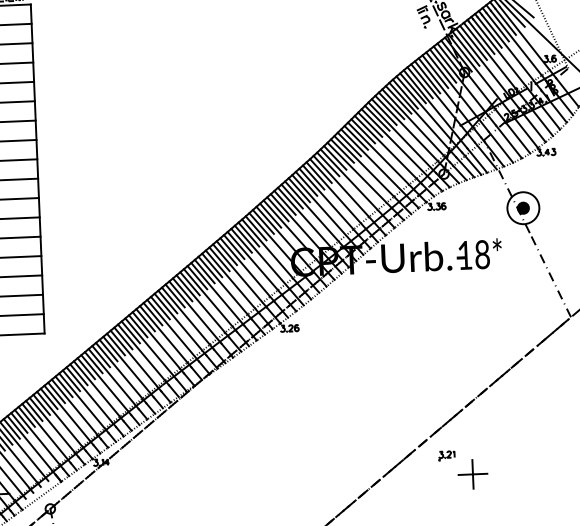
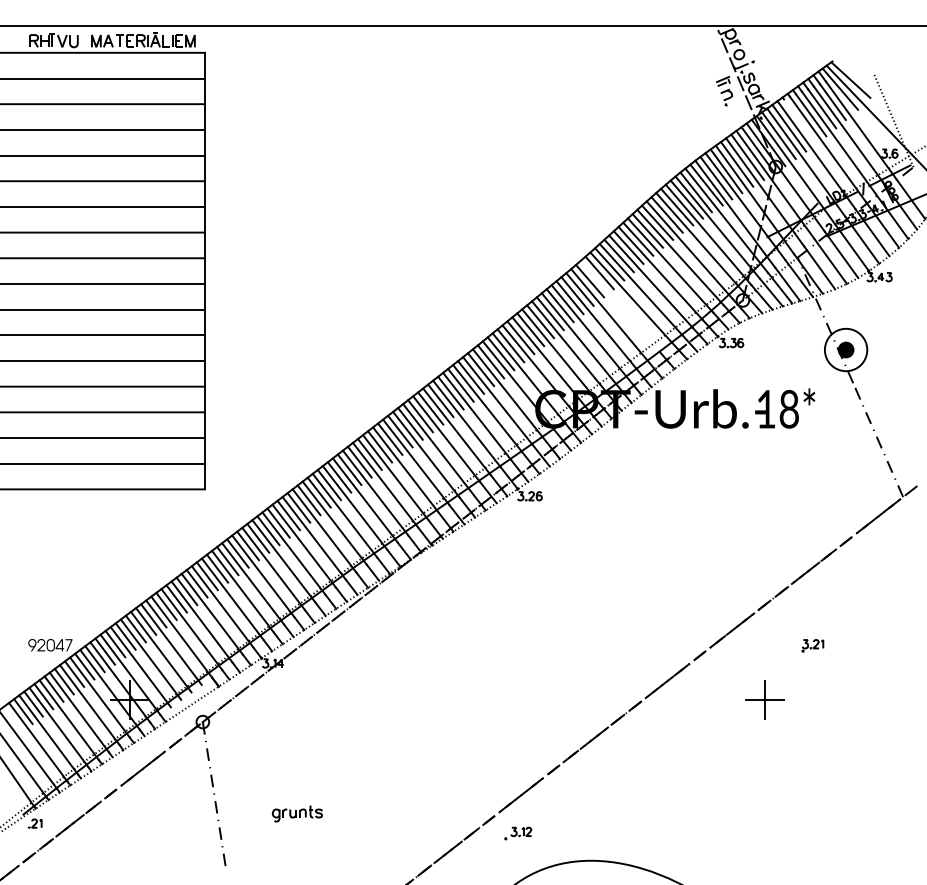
line: (481, 37) -> (800, 121), removed
line: (351, 181) -> (619, 305), removed
part: (446, 455) -> (812, 645), moved

